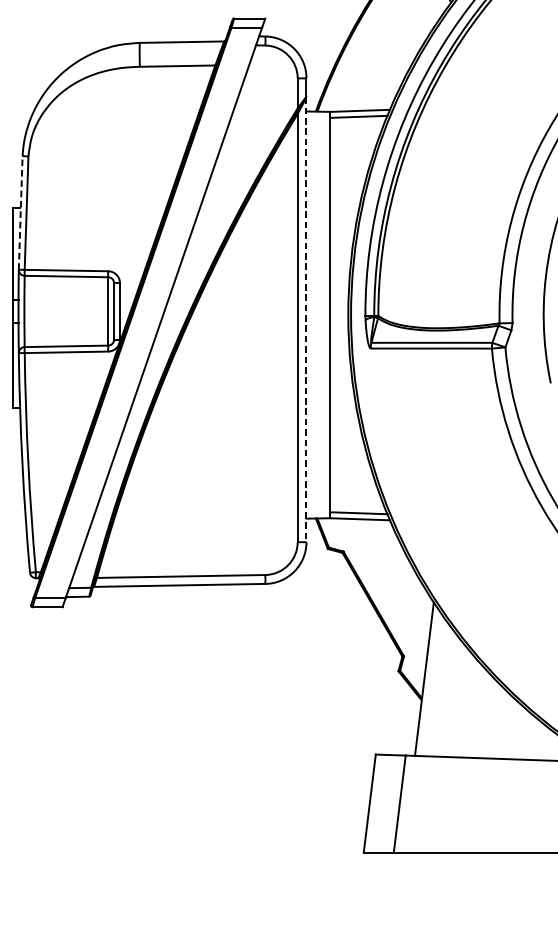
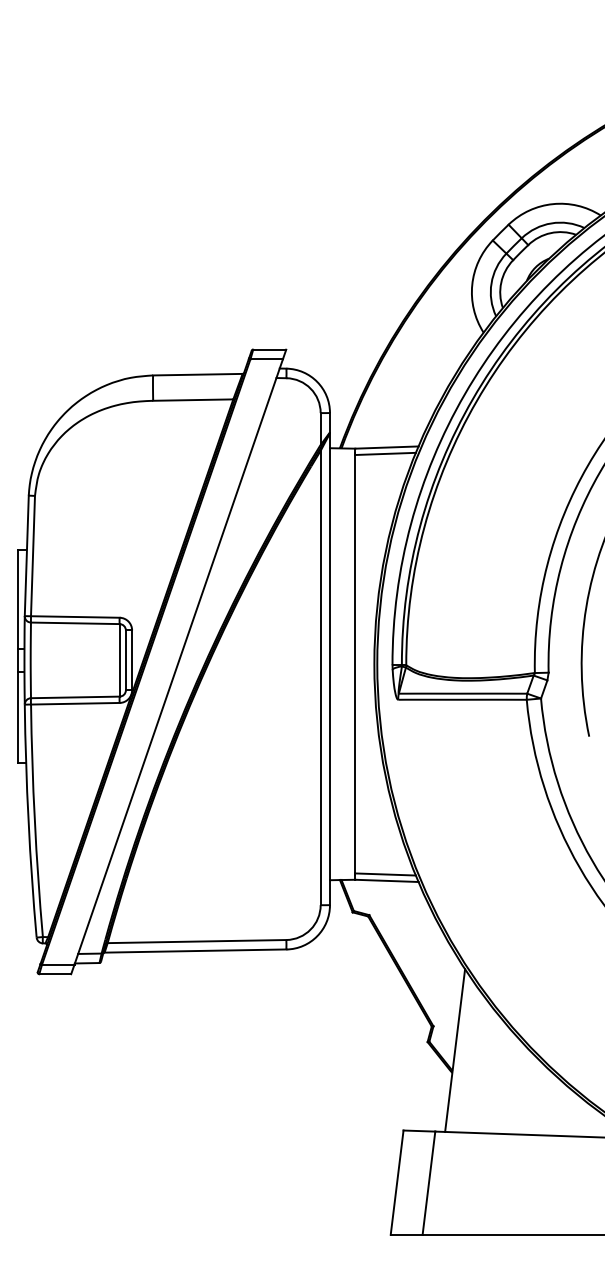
line: (20, 212) -> (26, 555), dashed -> solid
line: (306, 320) -> (330, 669), dashed -> solid

